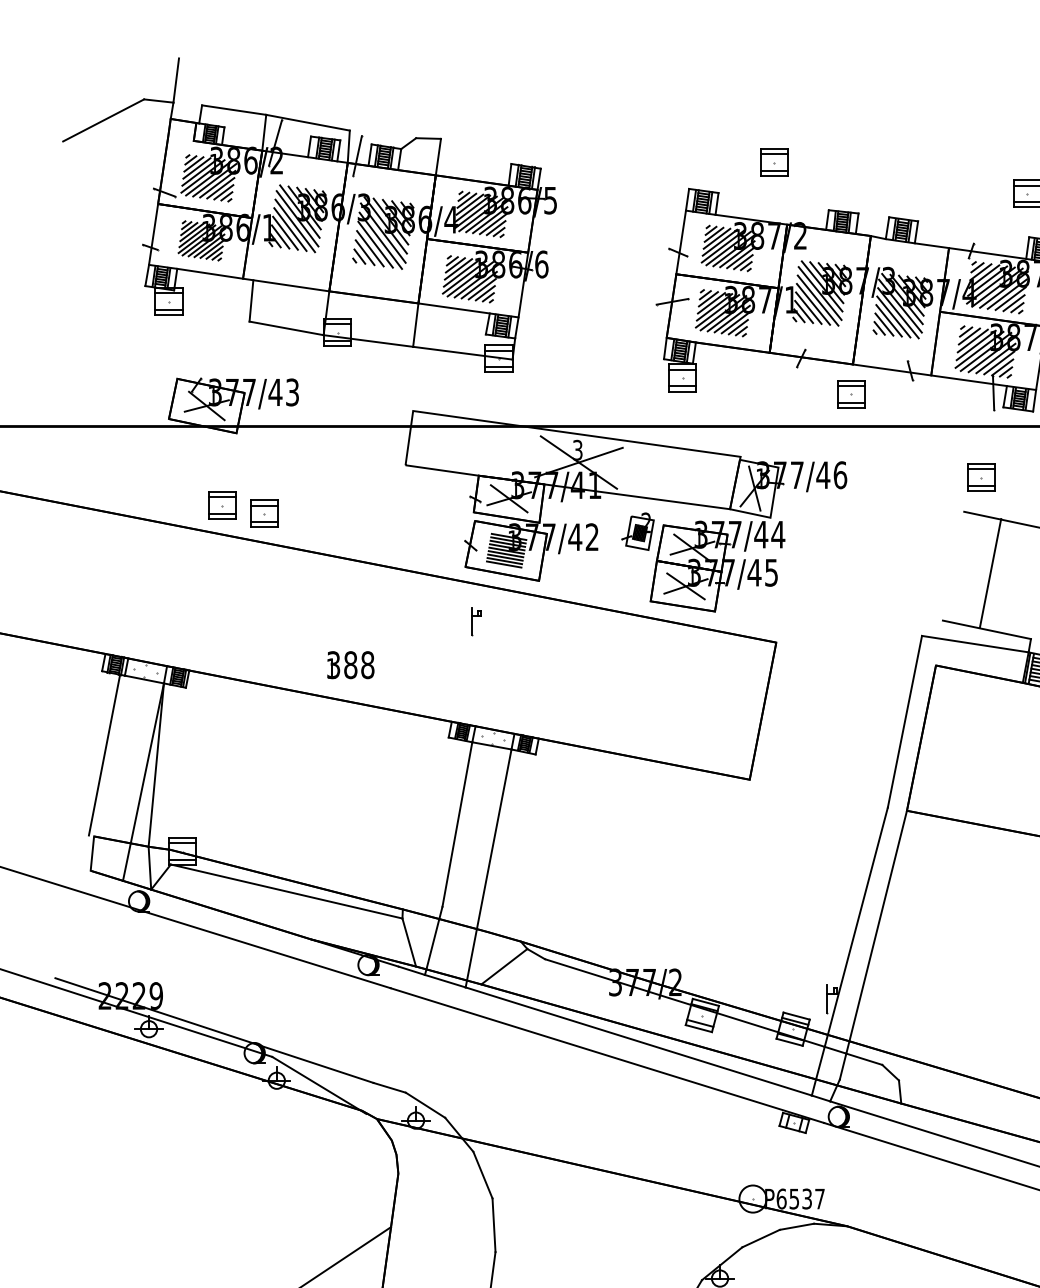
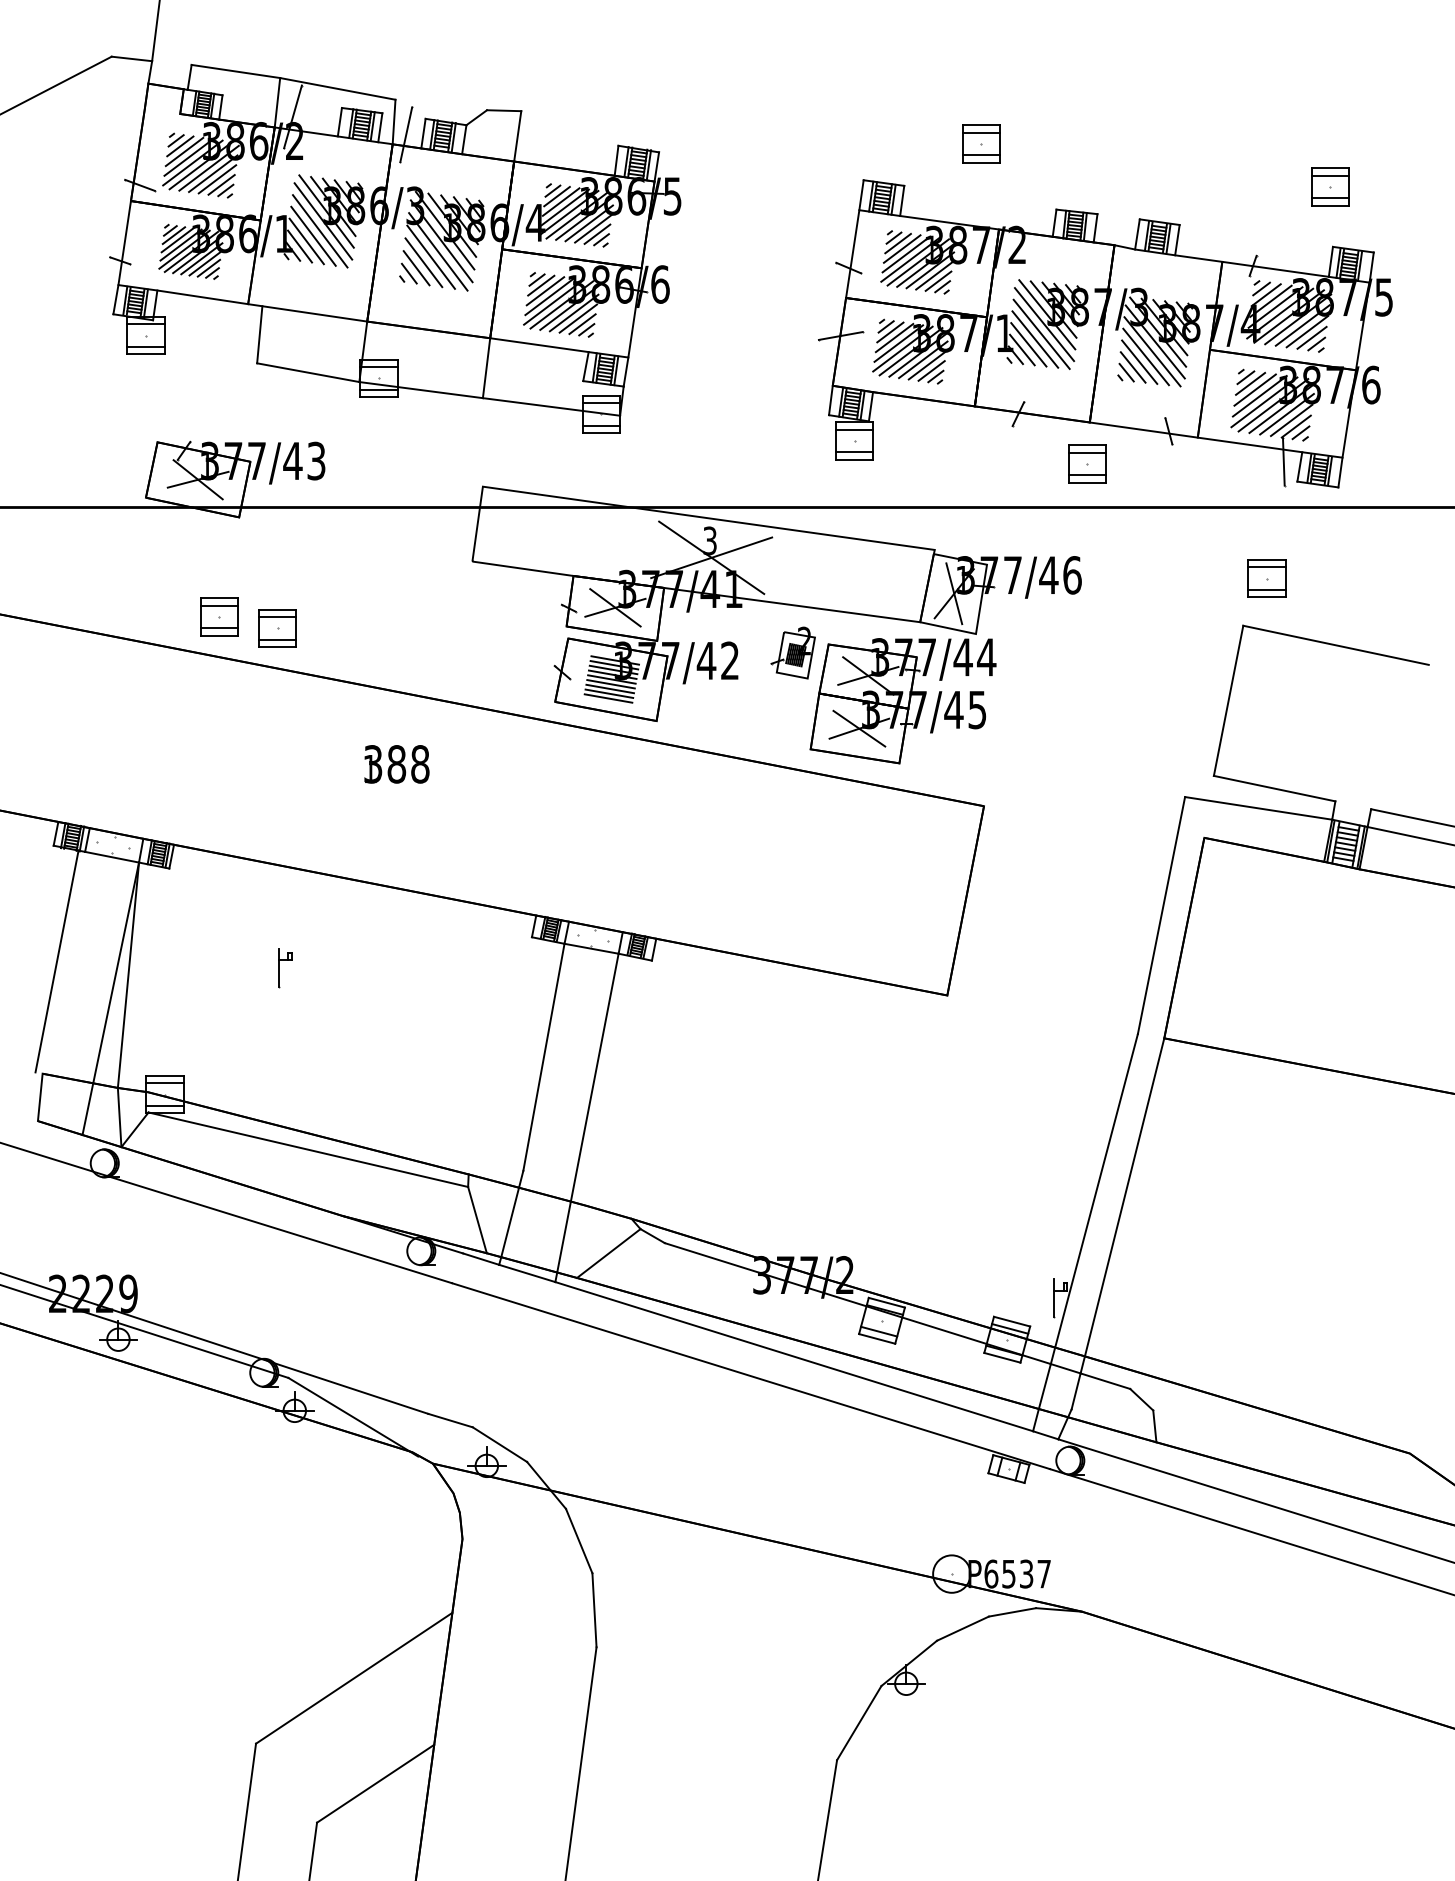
line: (990, 573) -> (1228, 700), moved
part: (476, 621) -> (285, 968), moved
text: (350, 665) -> (396, 764), moved

